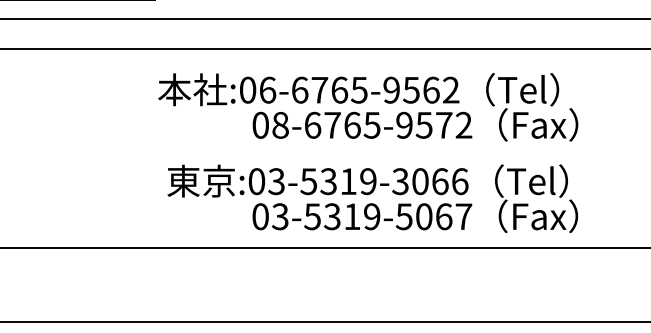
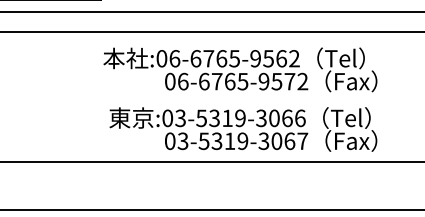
text: (281, 125) -> (183, 81), 08-6765-9572 -> 06-6765-9572
text: (405, 215) -> (264, 140), 03-5319-5067 -> 03-5319-3067

